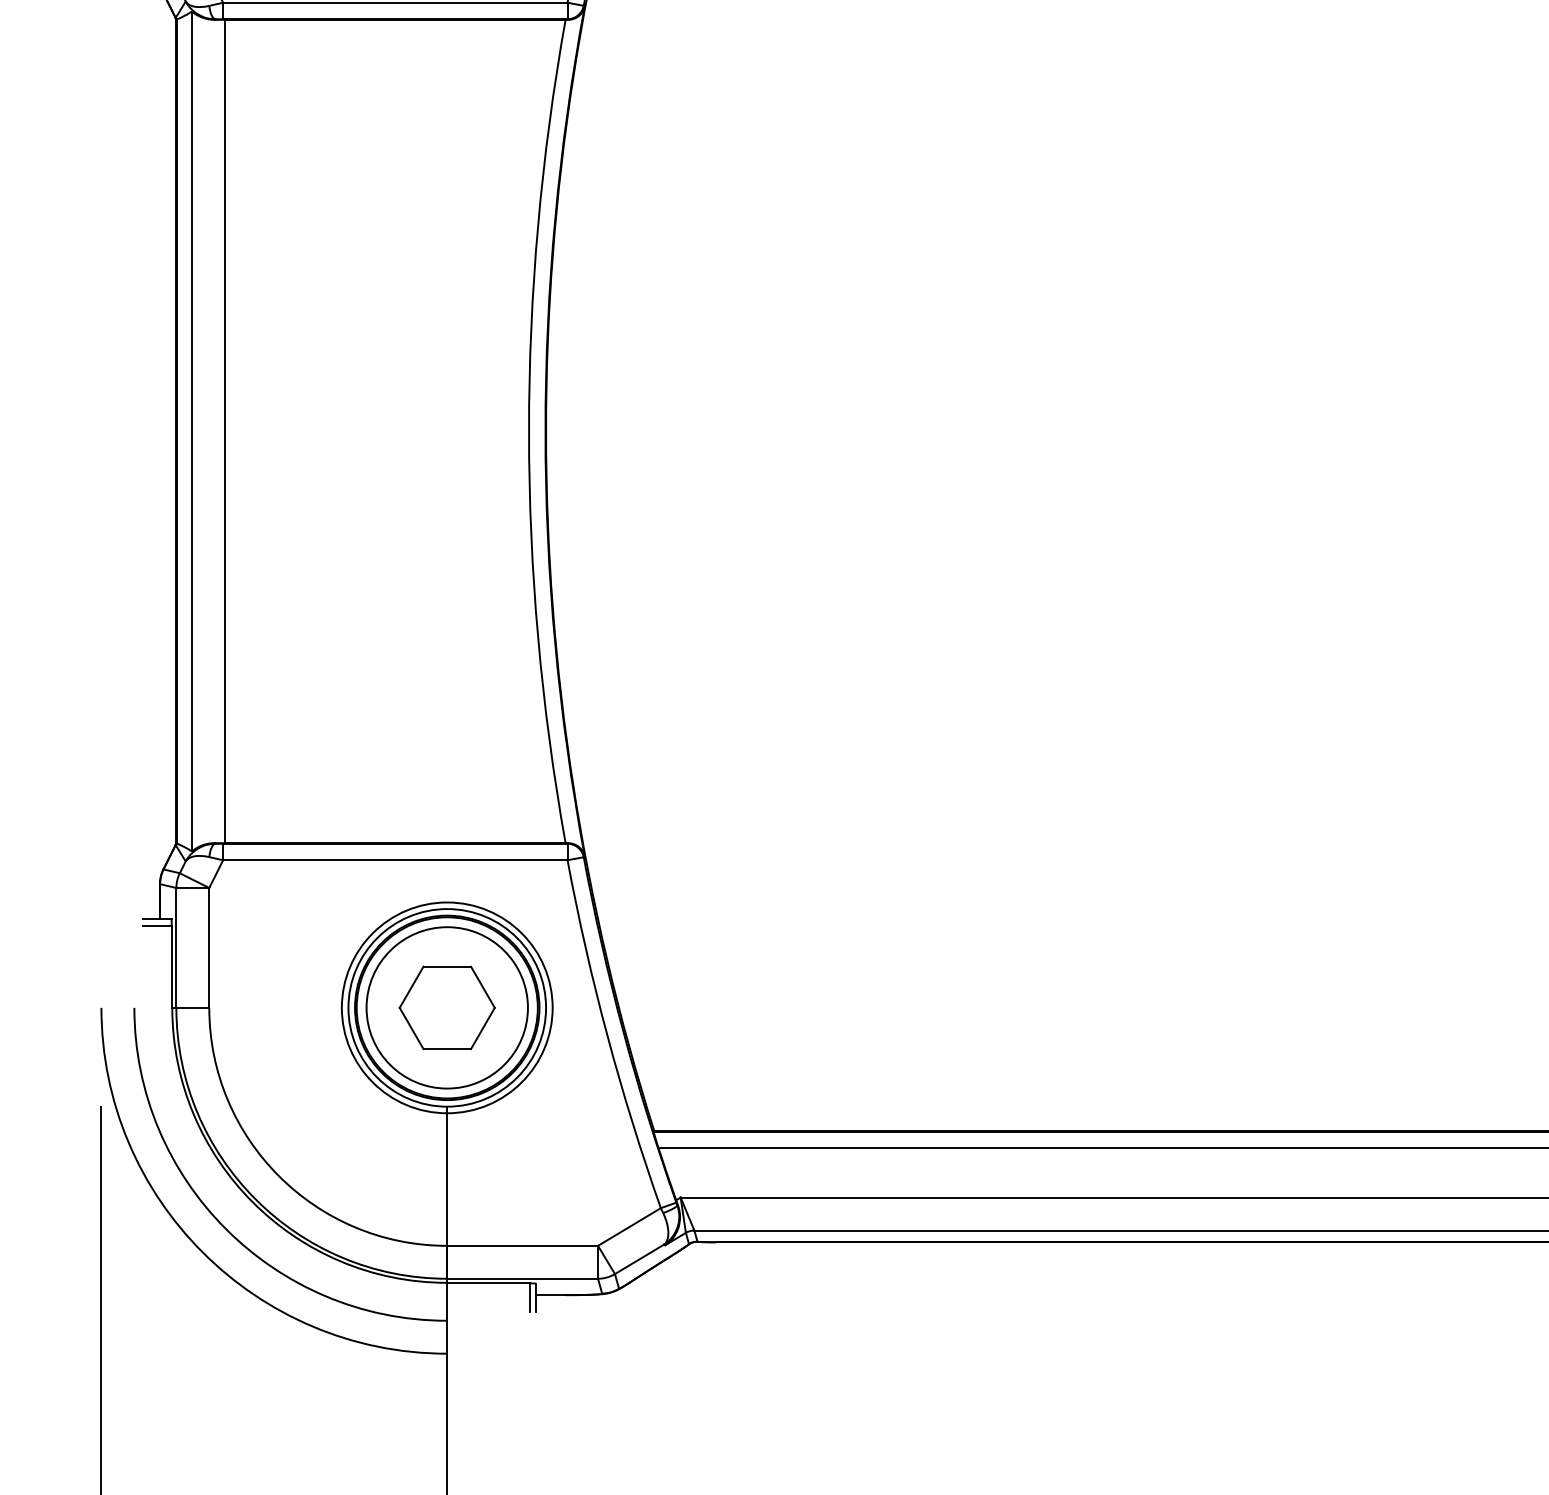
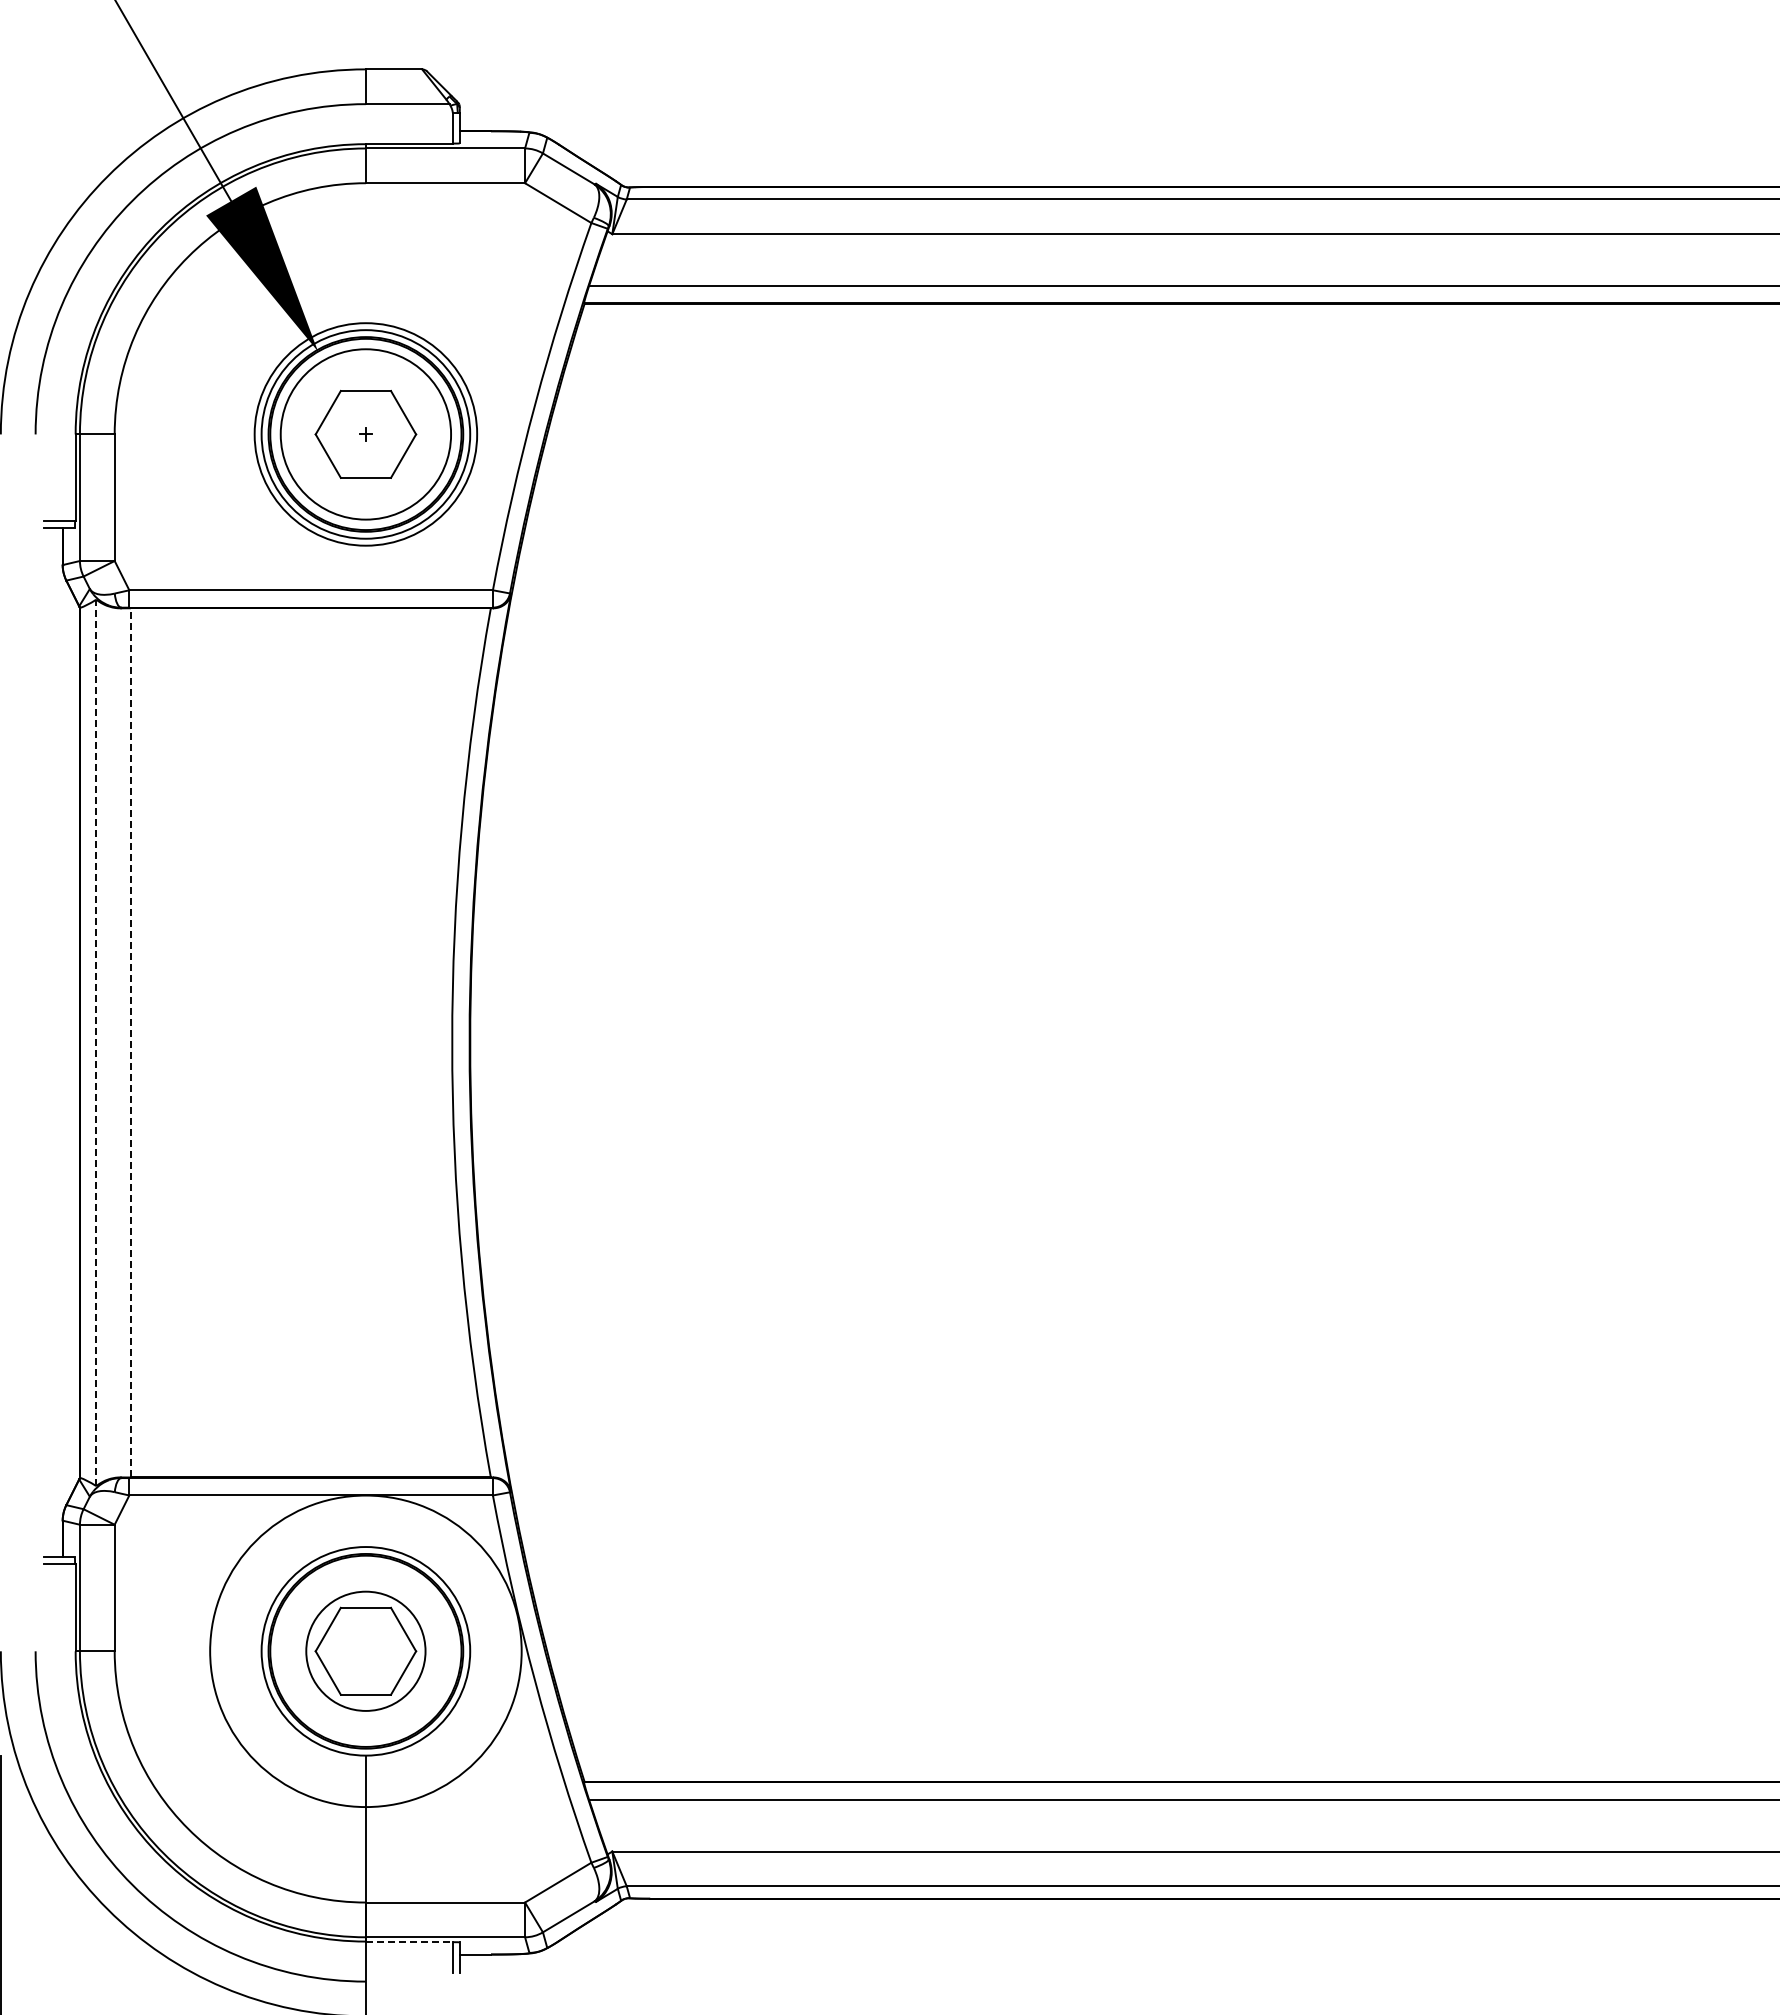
line: (192, 431) -> (96, 1042), solid -> dashed
line: (224, 431) -> (130, 1042), solid -> dashed
circle: (446, 1008) -> (365, 1651), size x0.7
circle: (446, 1008) -> (365, 1651), size x1.4
line: (488, 1282) -> (409, 1941), solid -> dashed

